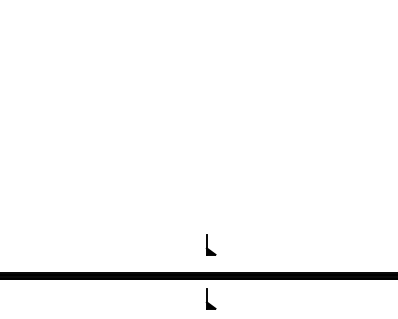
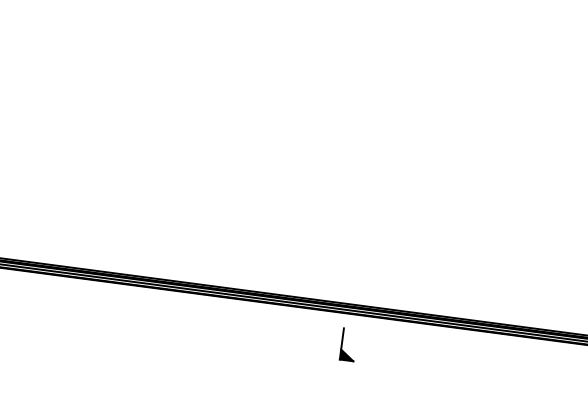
part: (210, 244) -> (358, 259), removed

